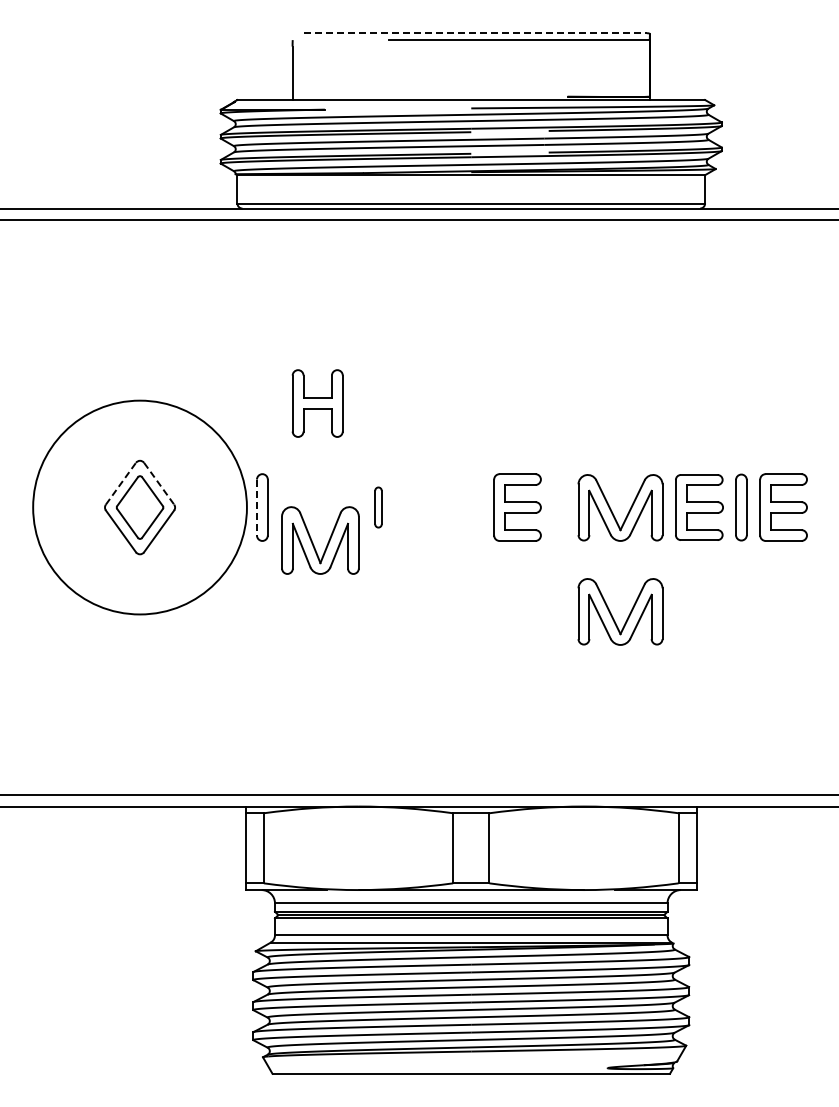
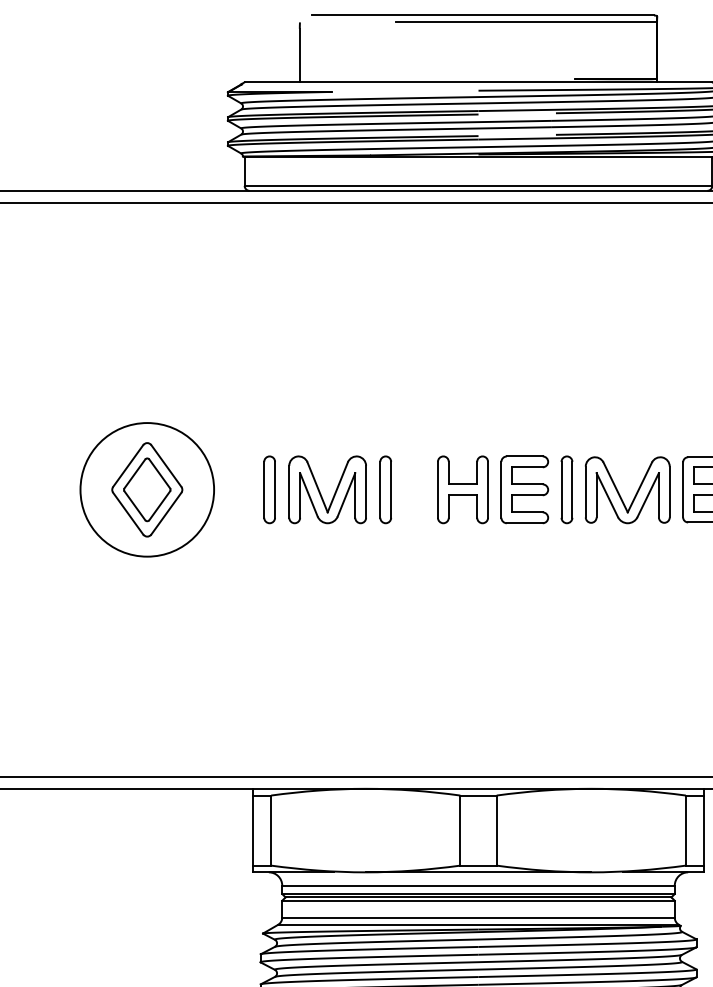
line: (476, 33) -> (483, 15), dashed -> solid
part: (317, 403) -> (462, 489), moved
line: (120, 483) -> (127, 465), dashed -> solid
line: (159, 483) -> (166, 465), dashed -> solid
circle: (139, 507) -> (146, 489), size x0.62
line: (256, 507) -> (263, 489), dashed -> solid
part: (378, 507) -> (385, 489), size x1.67
part: (559, 507) -> (566, 489), added
part: (313, 542) -> (320, 491), moved
part: (612, 615) -> (619, 597), removed

